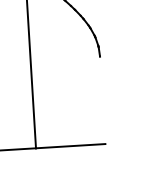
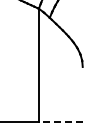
line: (70, 146) -> (60, 122), solid -> dashed

